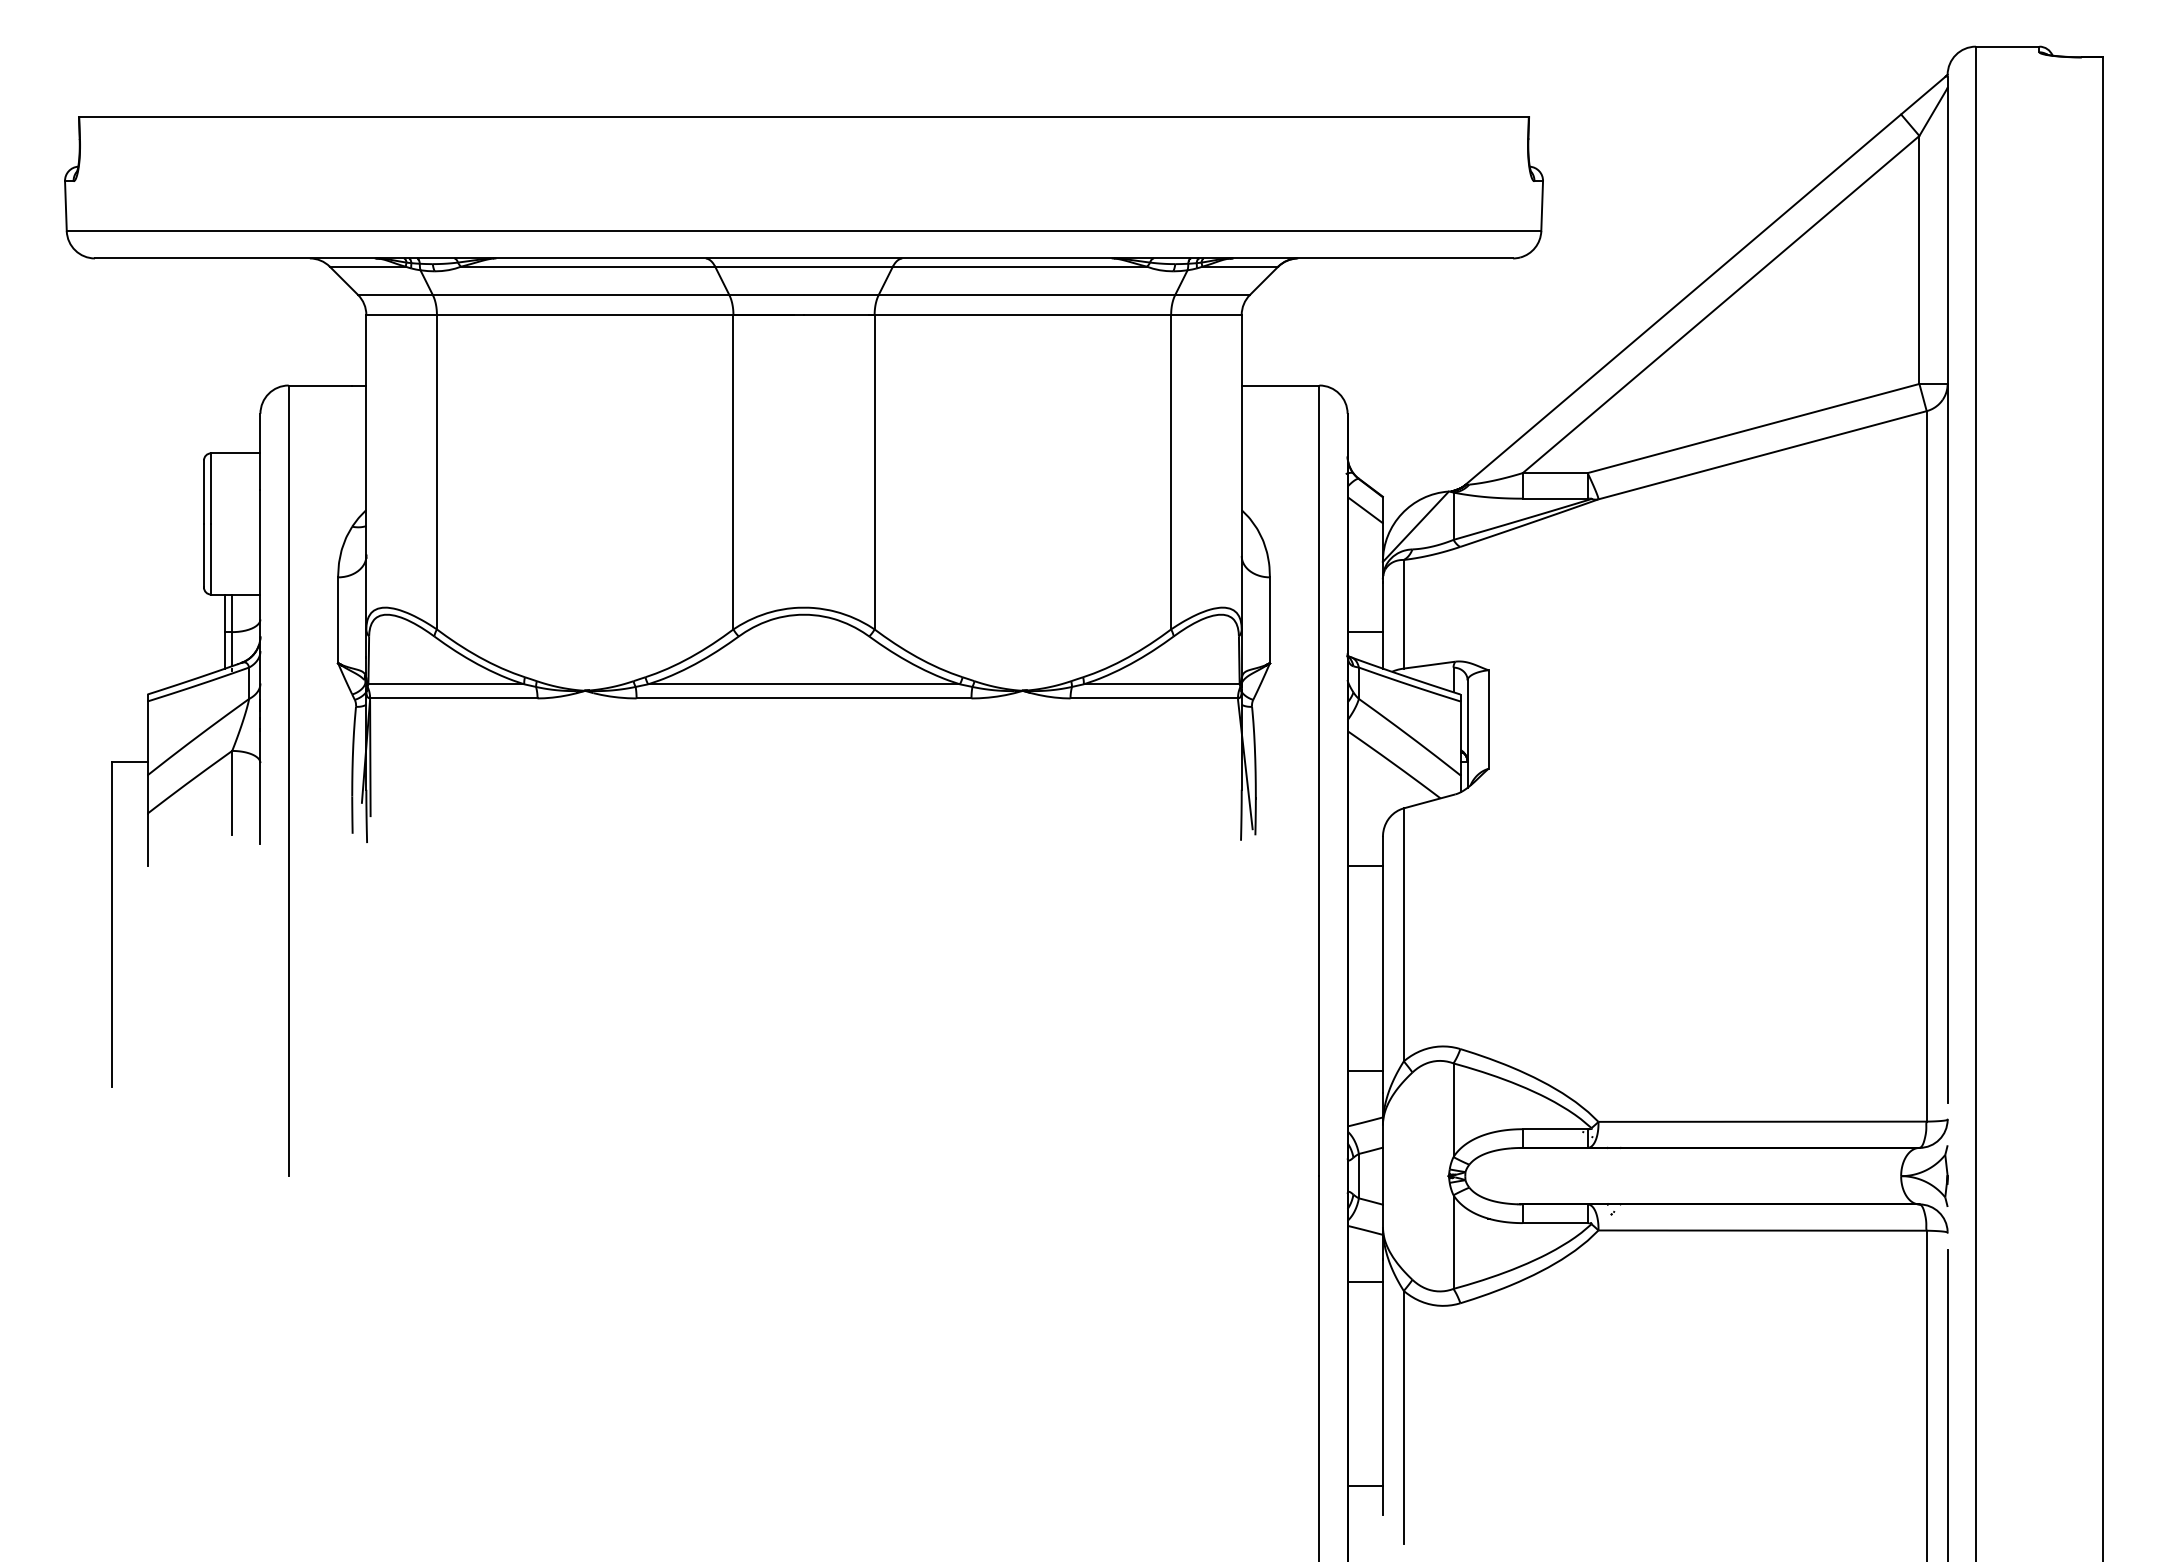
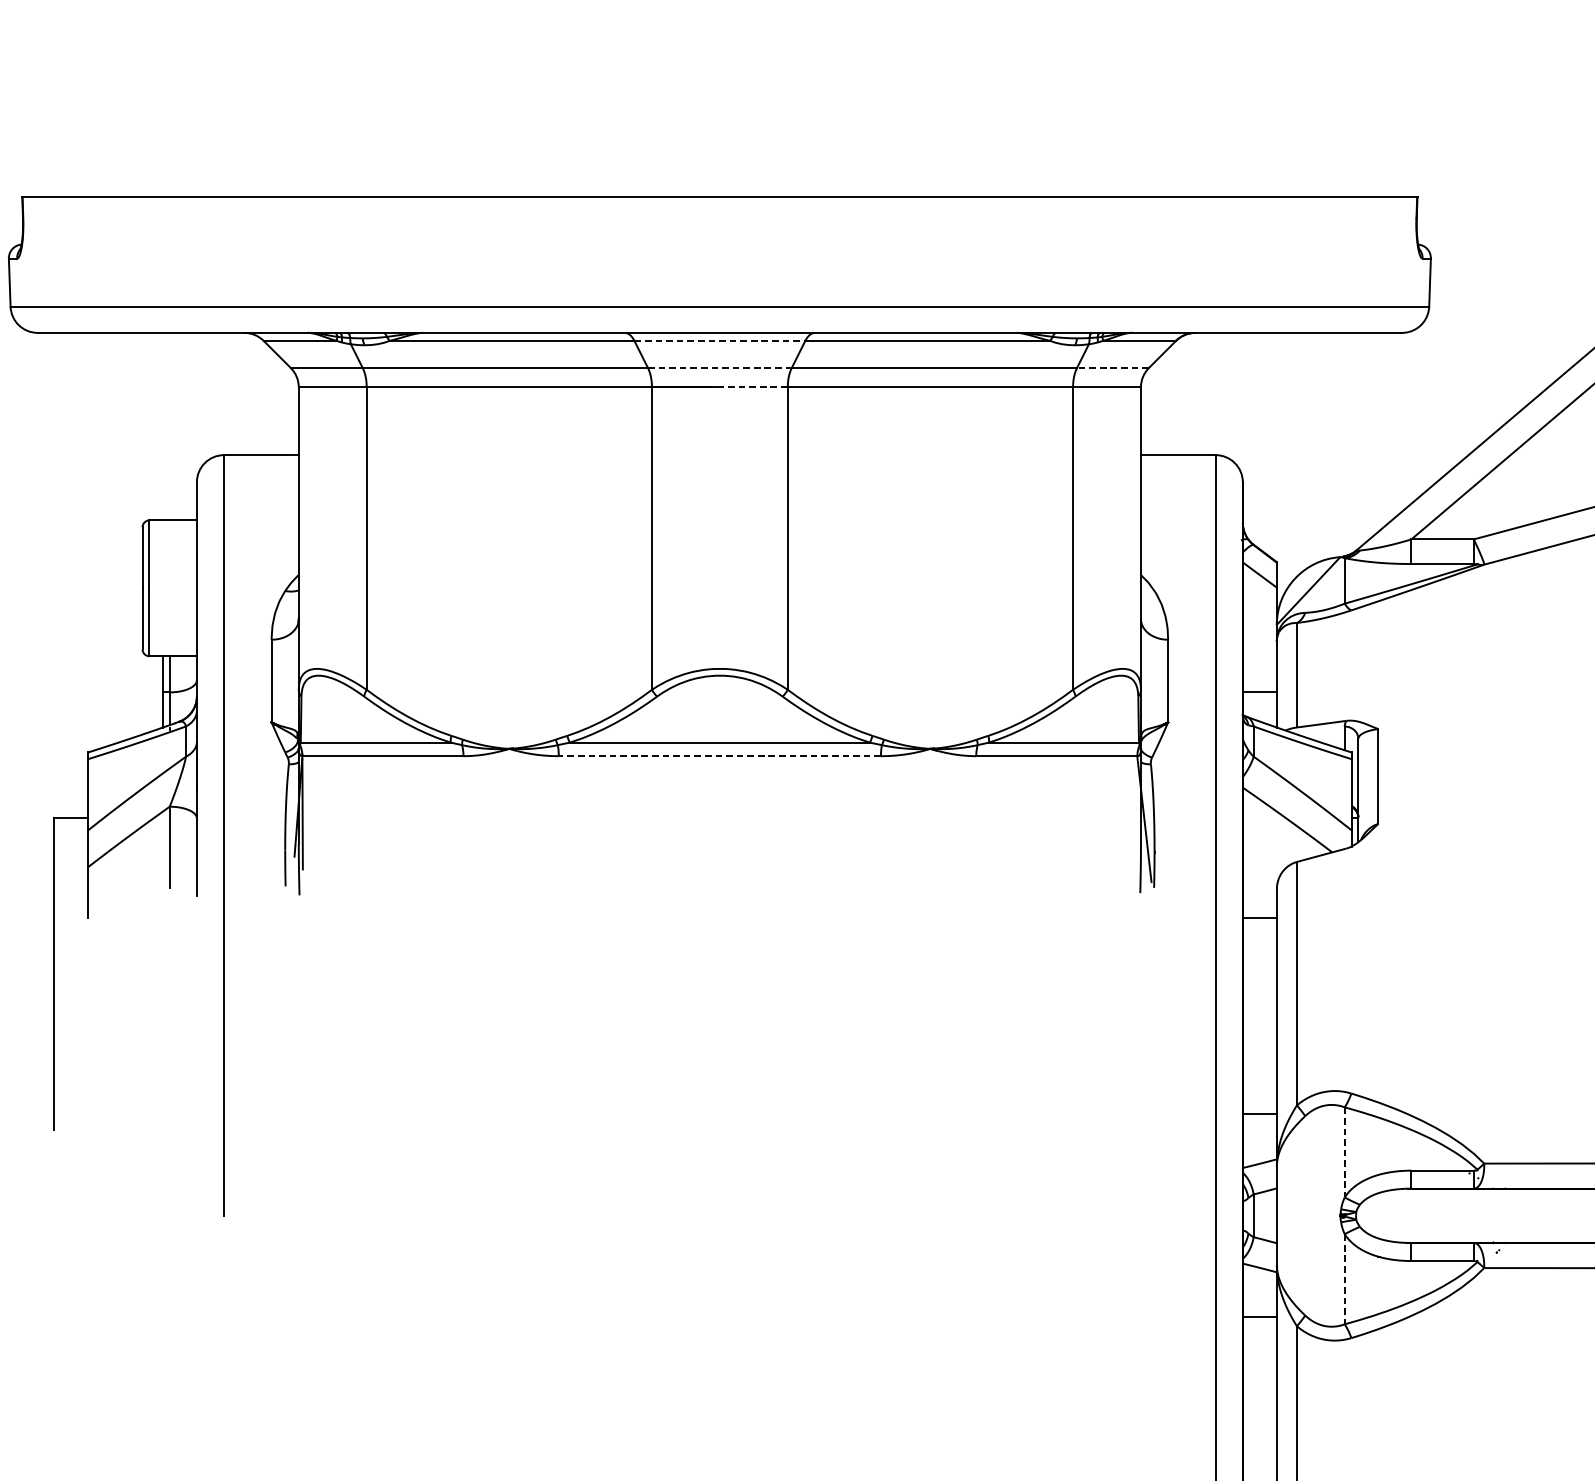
line: (804, 266) -> (720, 340), solid -> dashed
line: (804, 294) -> (720, 367), solid -> dashed
line: (1212, 294) -> (1112, 367), solid -> dashed
line: (838, 314) -> (753, 386), solid -> dashed
line: (803, 698) -> (719, 756), solid -> dashed
line: (1453, 1110) -> (1344, 1152), solid -> dashed
line: (1453, 1242) -> (1344, 1279), solid -> dashed

